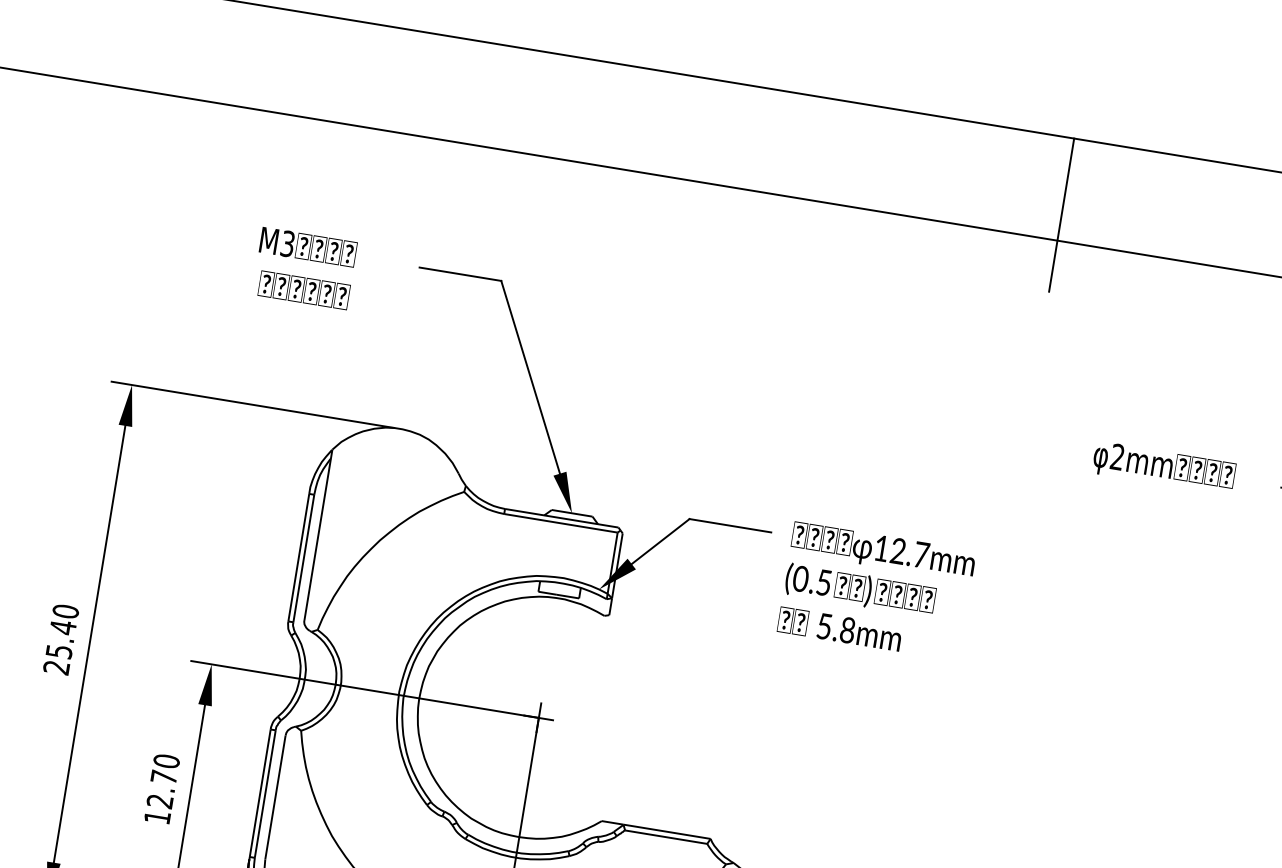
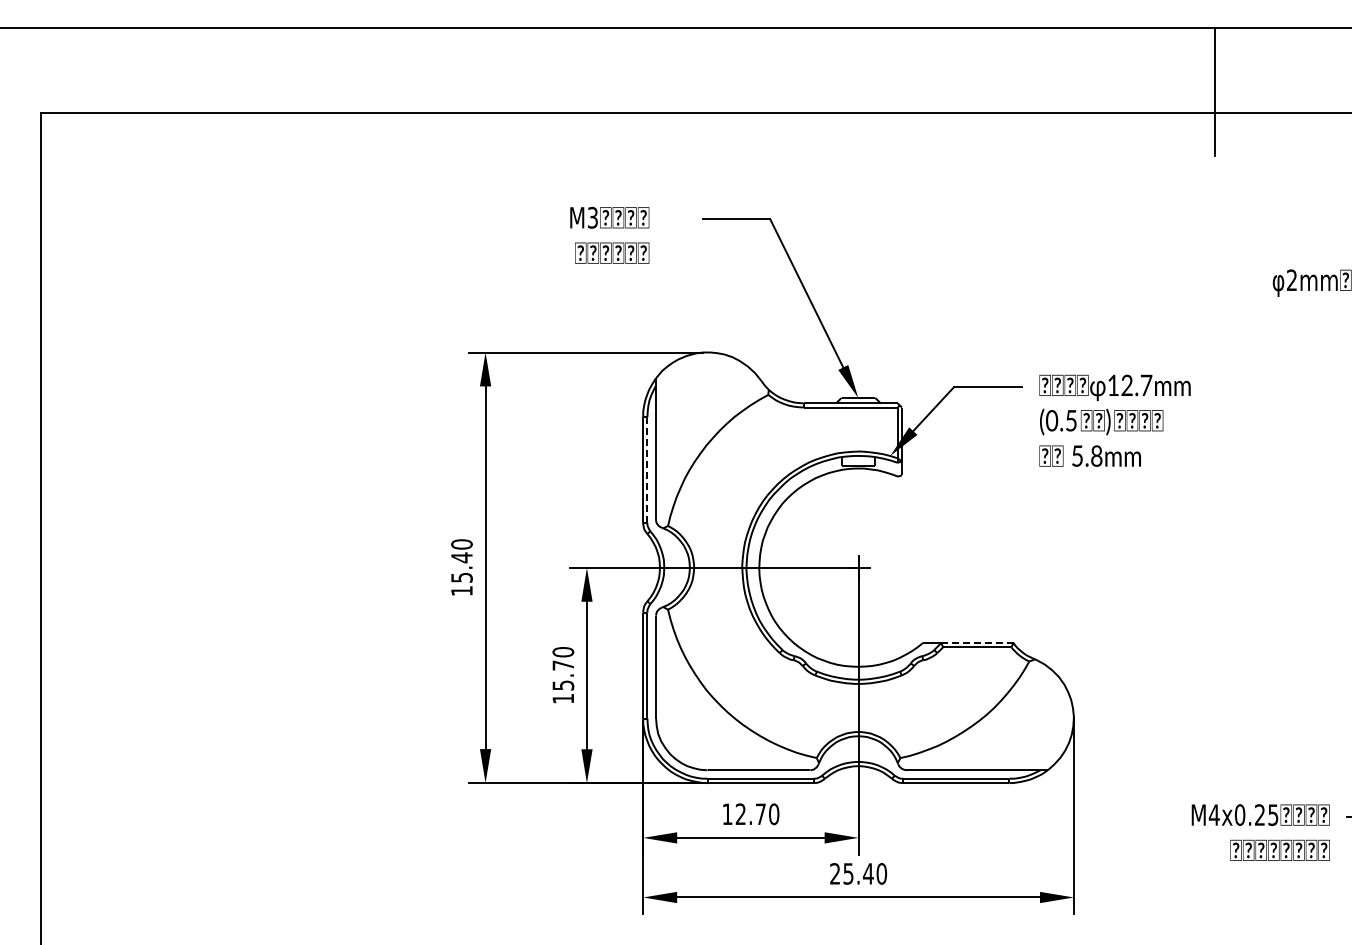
line: (303, 559) -> (647, 470), solid -> dashed
text: (55, 668) -> (461, 591), 25.40 -> 15.40
text: (160, 801) -> (563, 685), 12.70 -> 15.70
line: (666, 831) -> (976, 642), solid -> dashed

